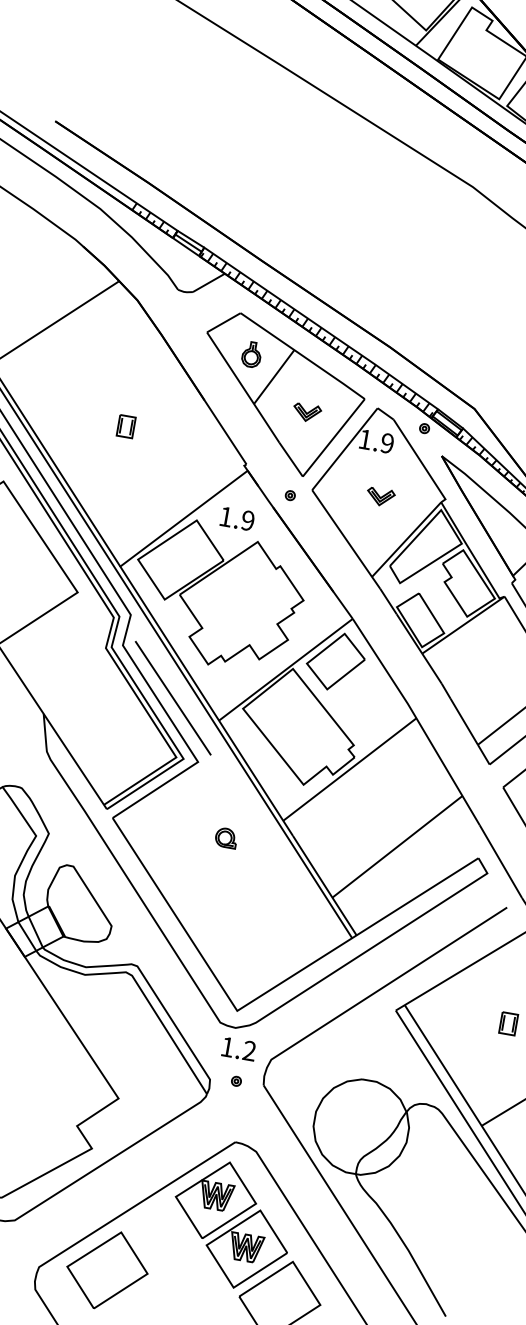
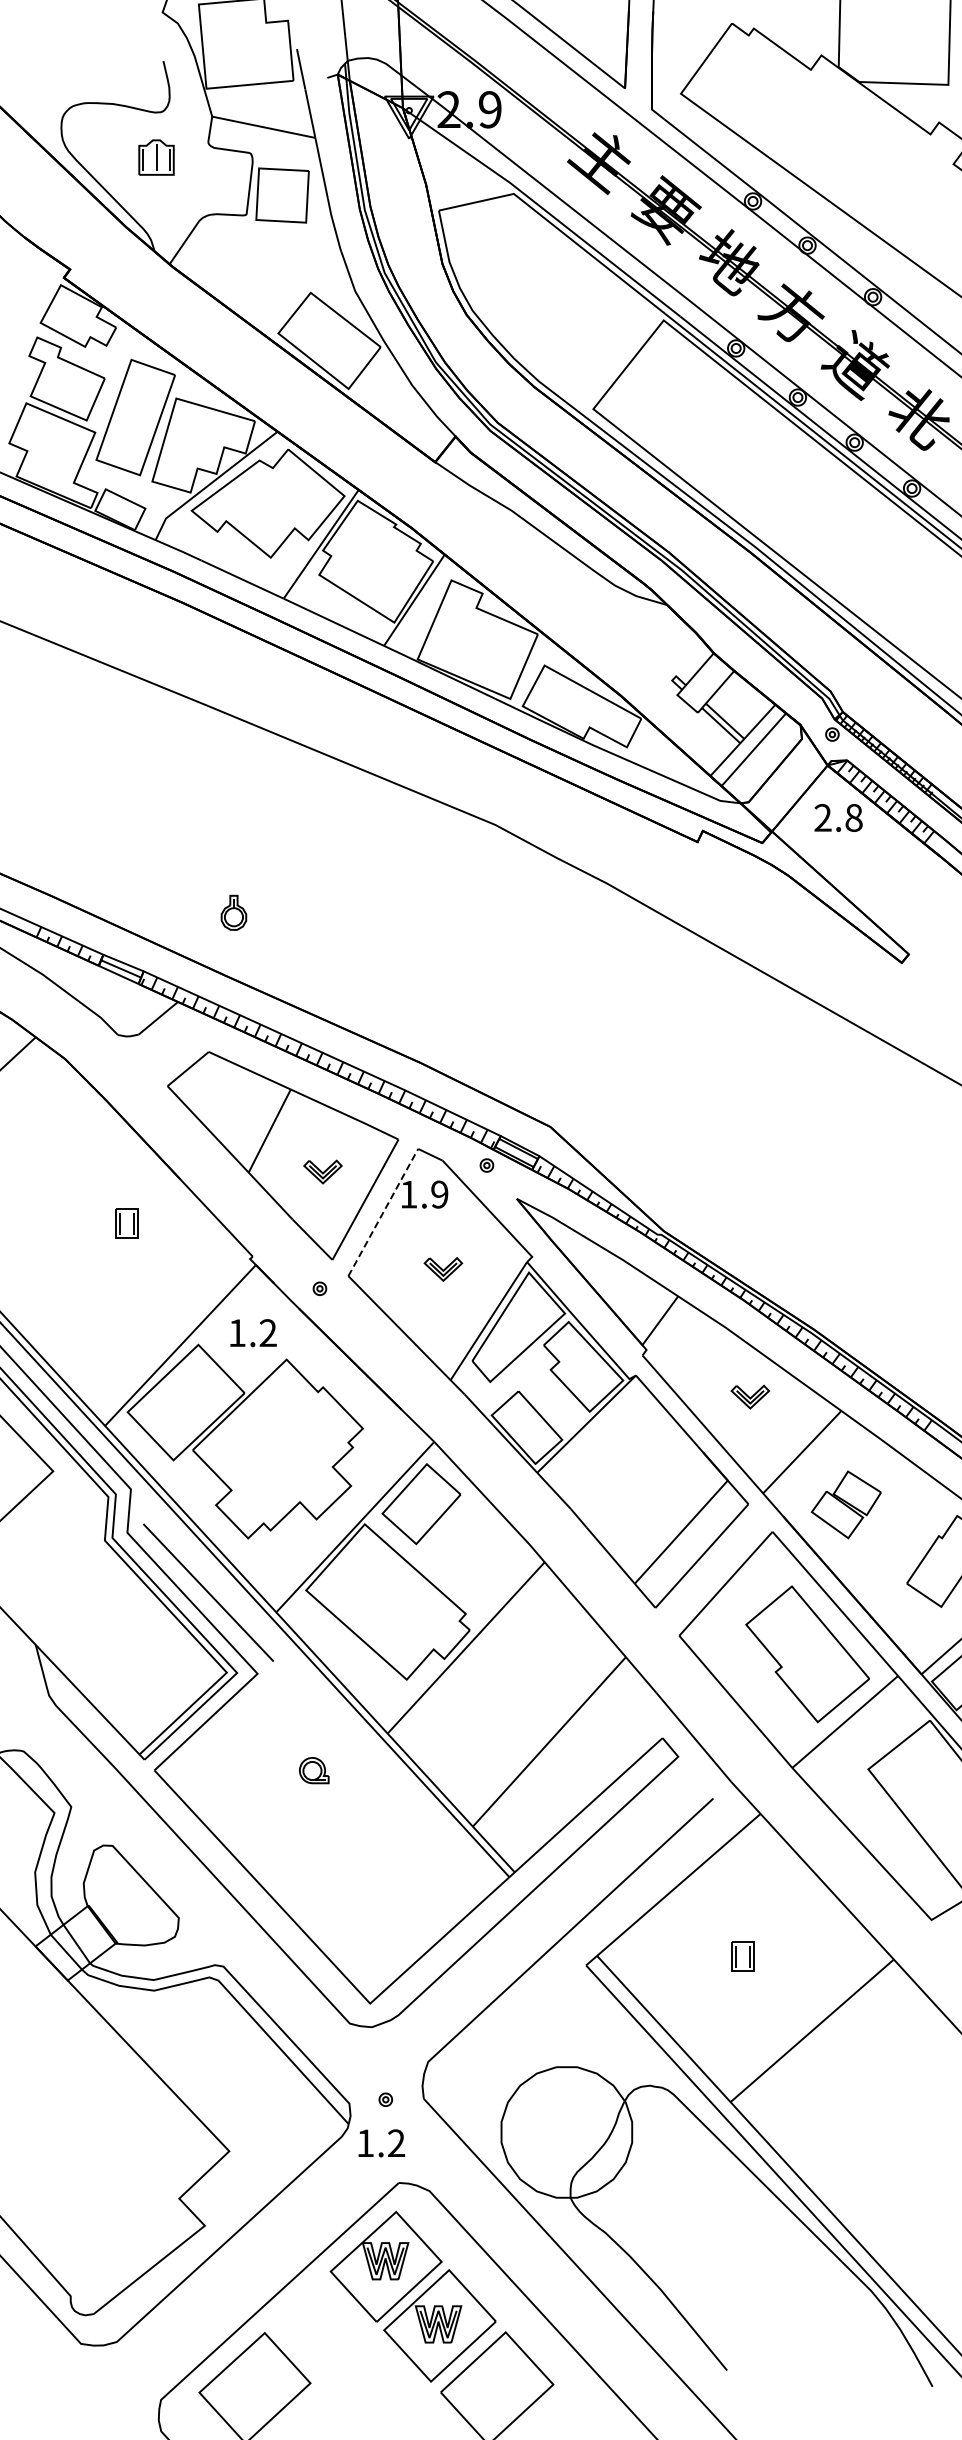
part: (251, 354) -> (233, 912), moved
part: (125, 426) -> (126, 1223), moved
line: (345, 449) -> (383, 1212), solid -> dashed
text: (247, 520) -> (267, 1333), 1.9 -> 1.2
text: (238, 1049) -> (381, 2143), moved

